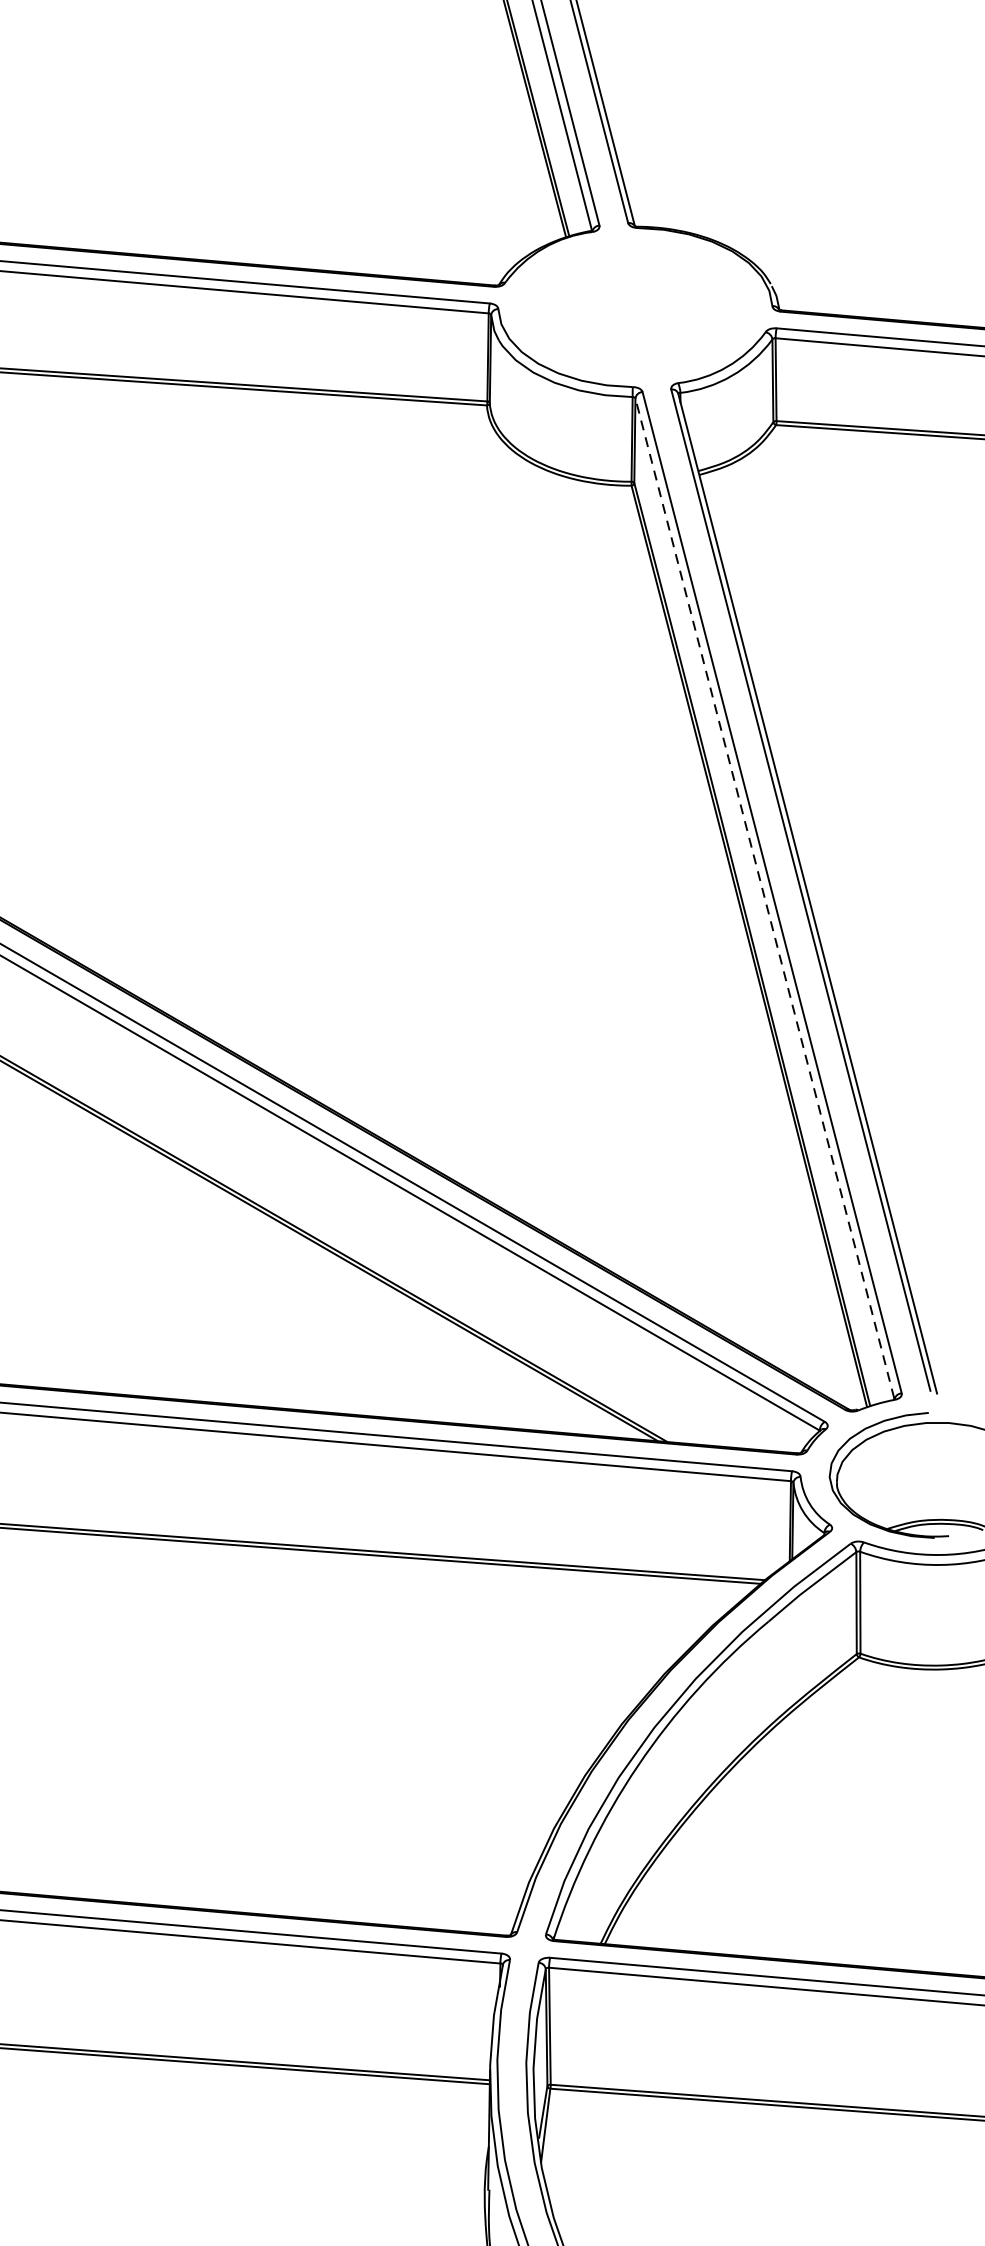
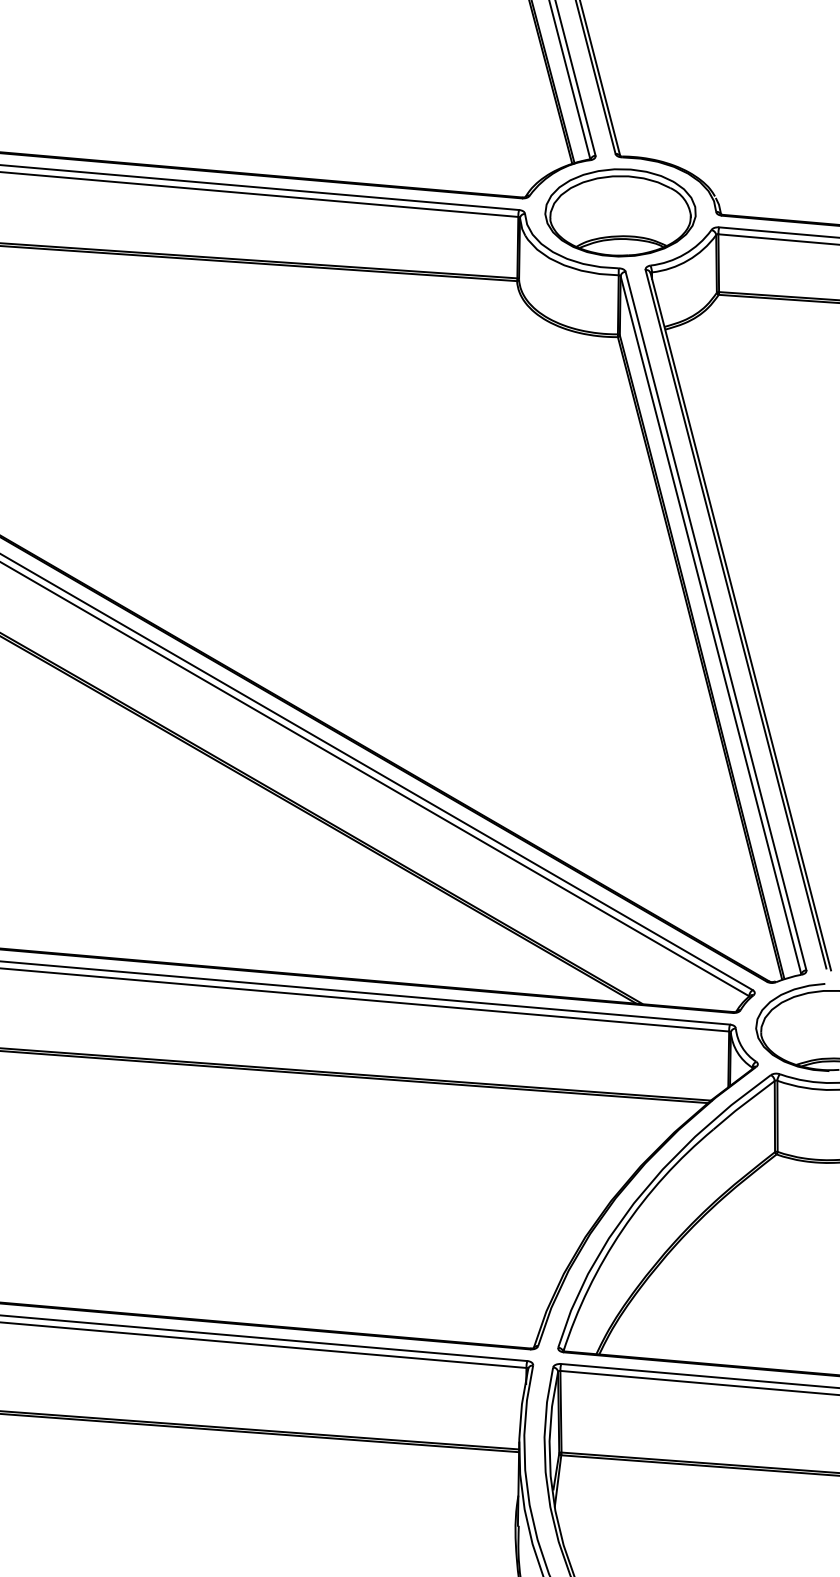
part: (635, 307) -> (620, 212), added
line: (764, 897) -> (710, 624), dashed -> solid

